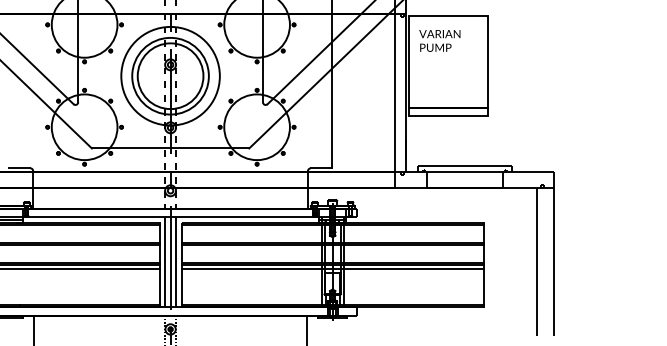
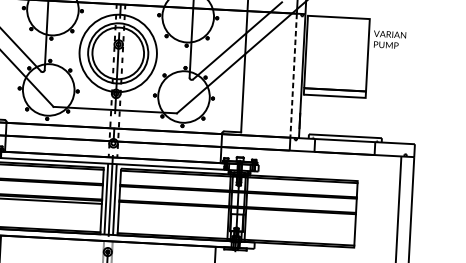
text: (439, 40) -> (389, 39), moved
line: (395, 93) -> (293, 76), solid -> dashed
line: (332, 268) -> (237, 210), removed

